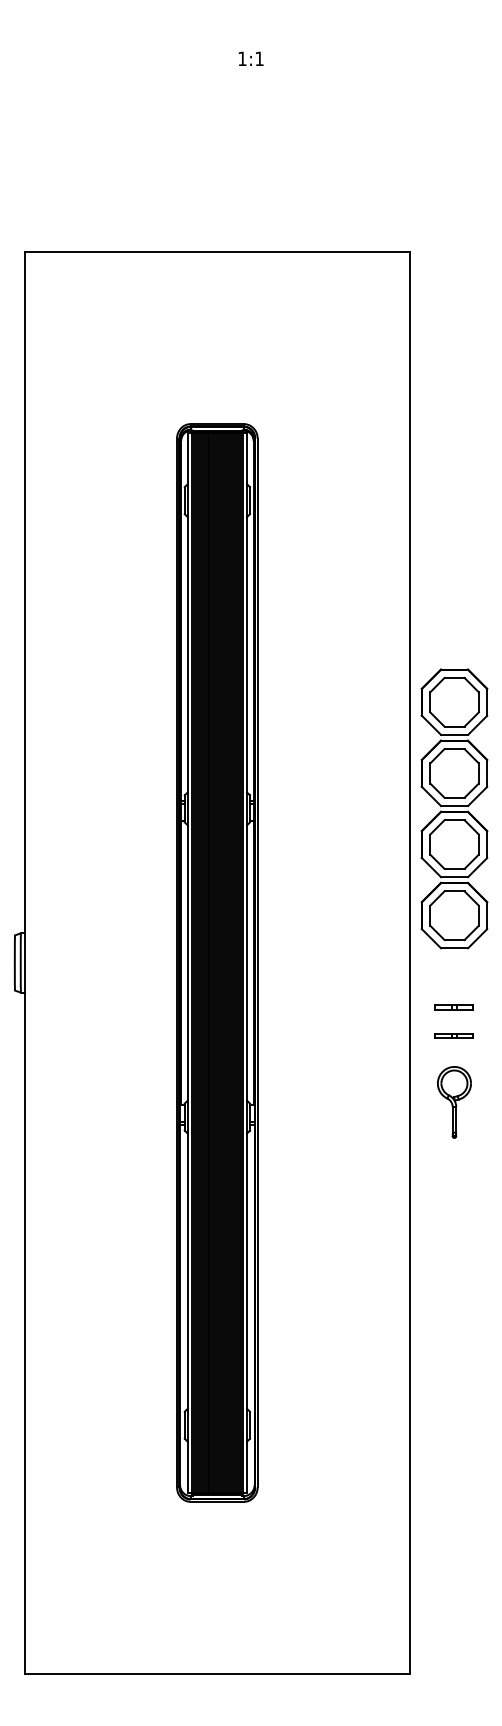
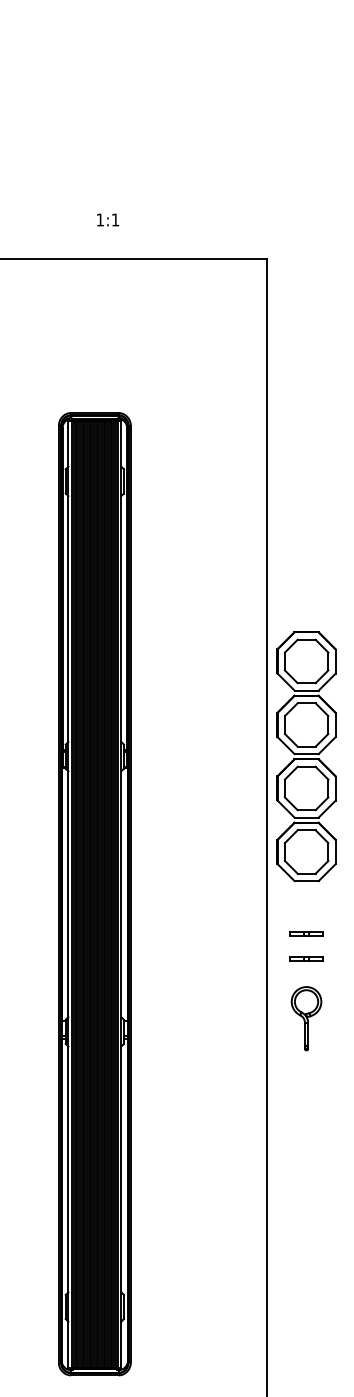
text: (250, 58) -> (107, 219), moved

